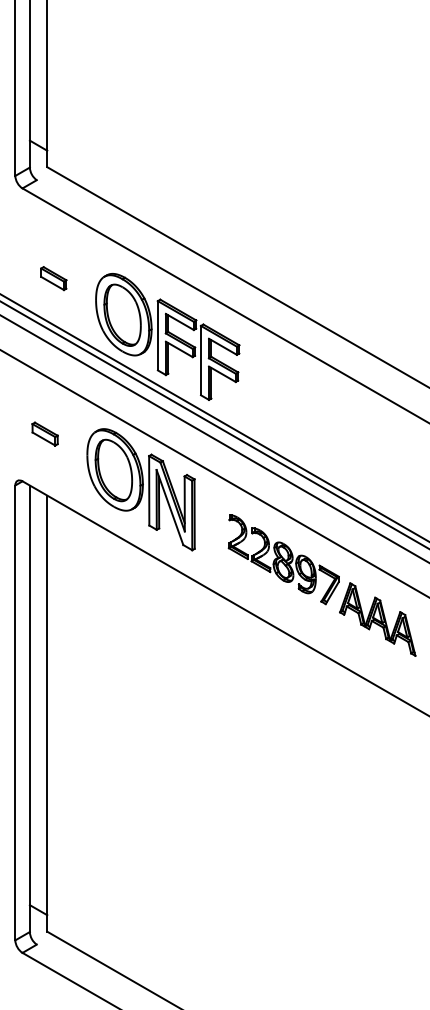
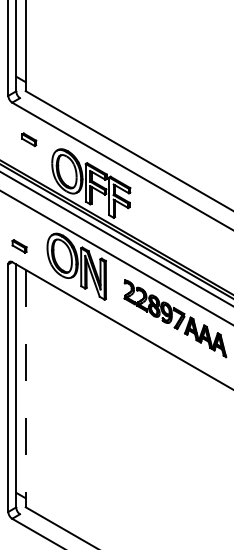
part: (54, 278) -> (29, 139), moved
part: (45, 434) -> (19, 246), moved
line: (46, 713) -> (25, 388), solid -> dashed

